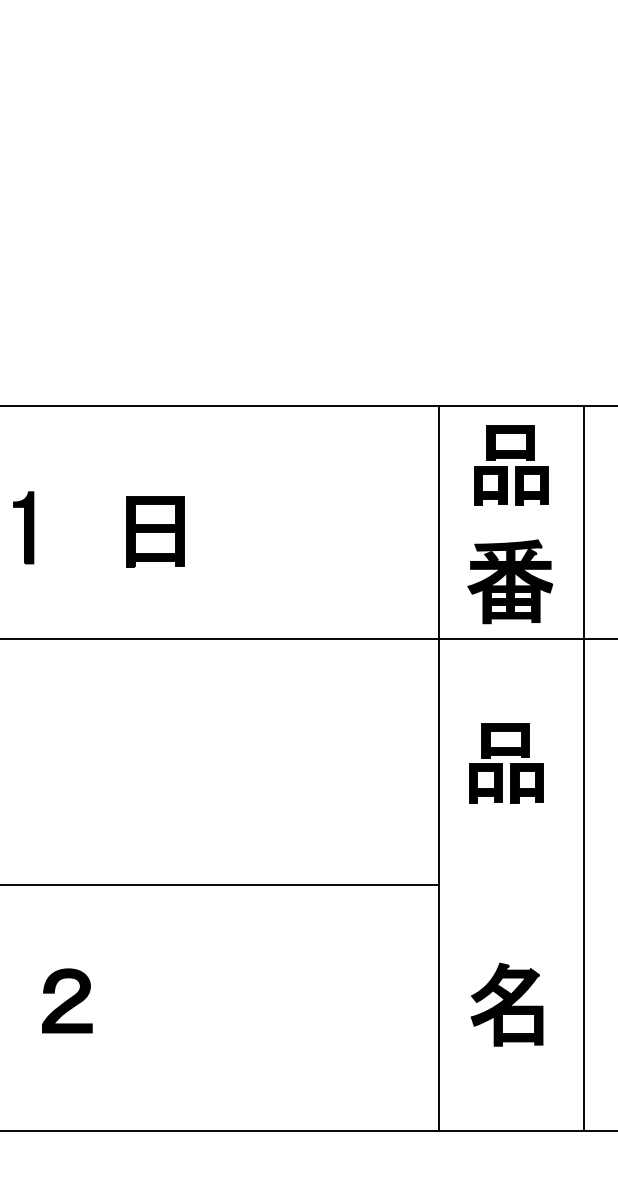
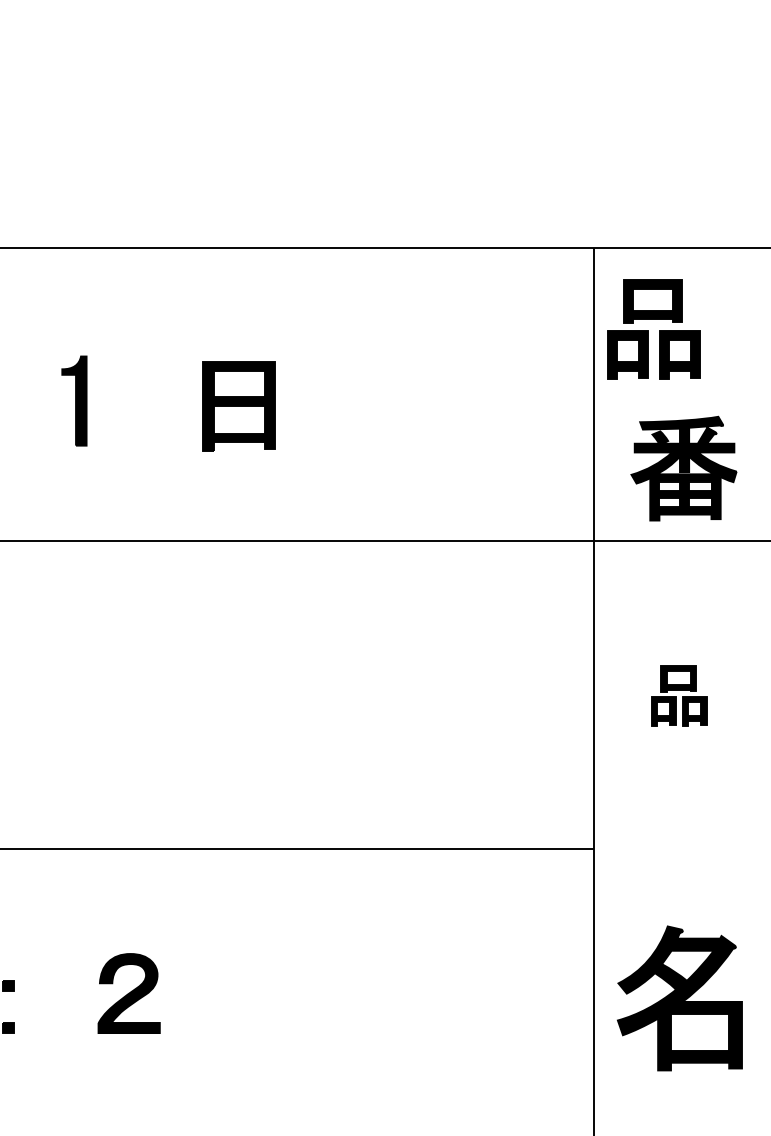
part: (511, 465) -> (654, 329), moved
part: (506, 763) -> (679, 696), size x0.6
part: (506, 1004) -> (679, 998), size x1.4

